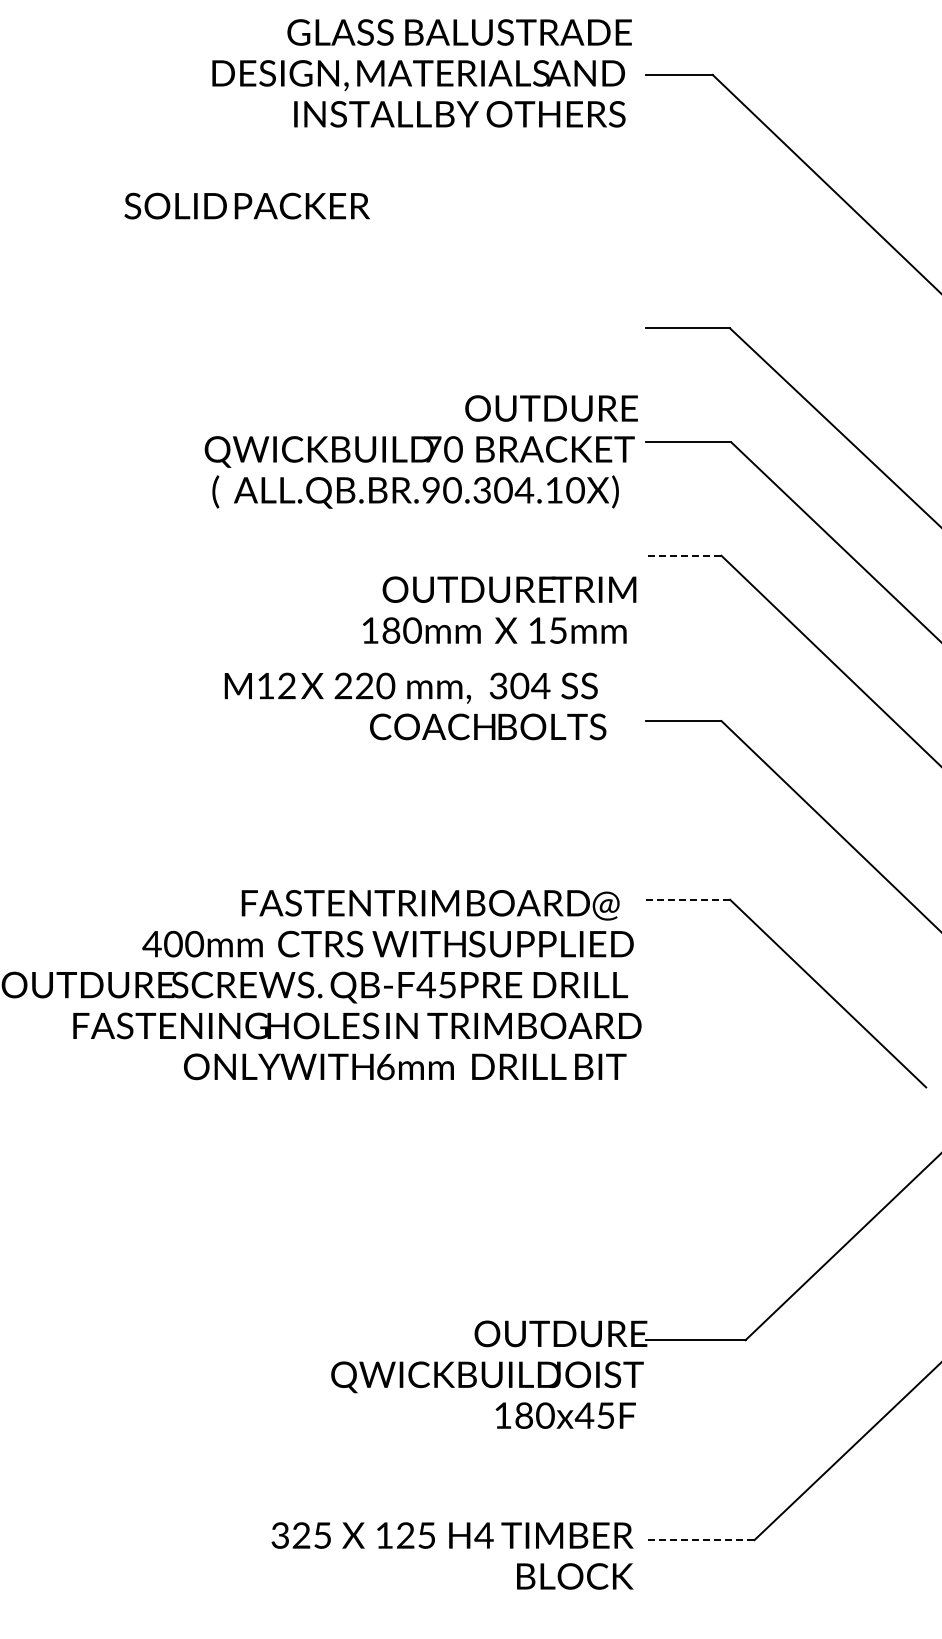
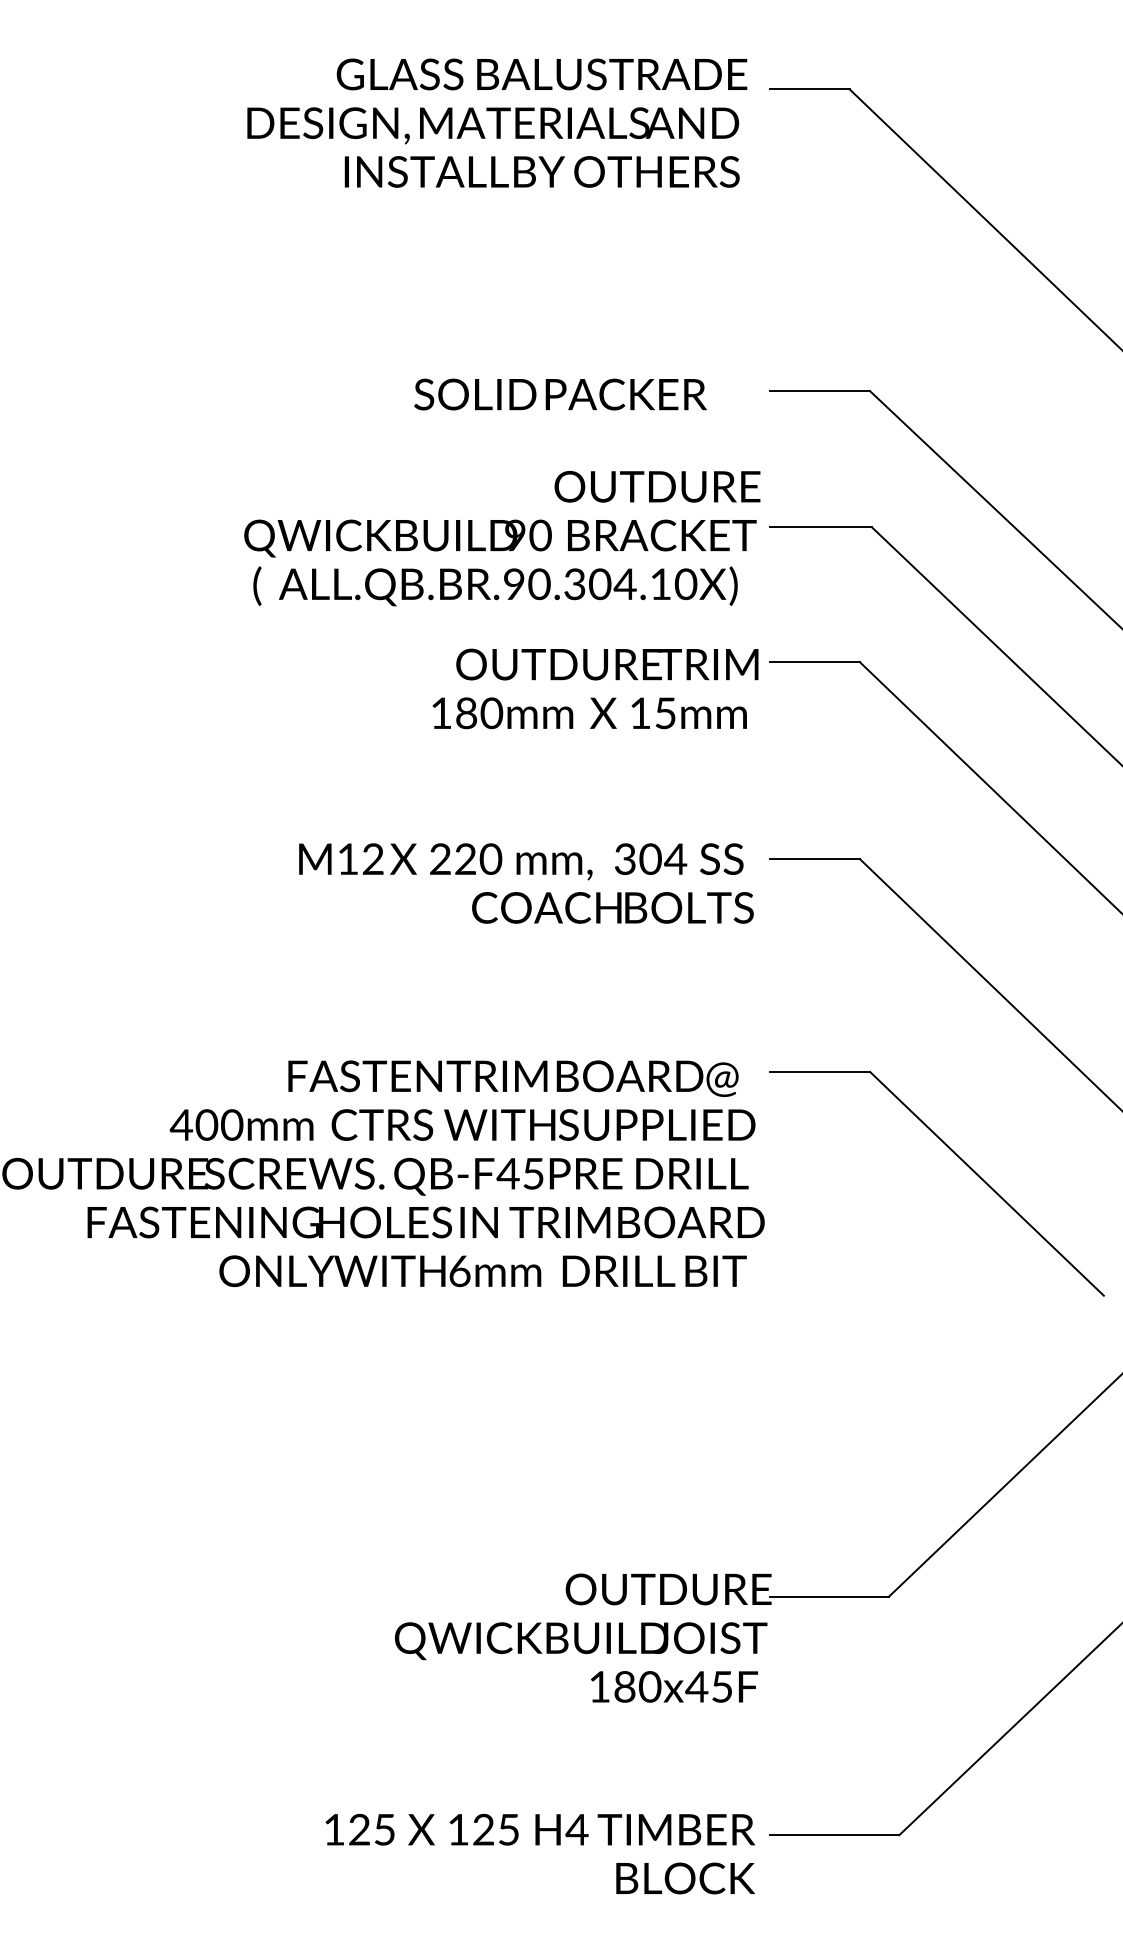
text: (421, 73) -> (496, 123), moved
text: (246, 205) -> (559, 393), moved
text: (432, 449) -> (515, 535), 70 -> 90
line: (683, 555) -> (814, 661), dashed -> solid
text: (499, 609) -> (595, 688), moved
text: (415, 706) -> (526, 883), moved
line: (687, 899) -> (819, 1071), dashed -> solid
text: (279, 1535) -> (333, 1829), 325 -> 125
line: (699, 1540) -> (833, 1835), dashed -> solid

